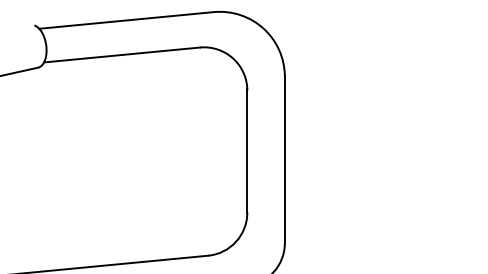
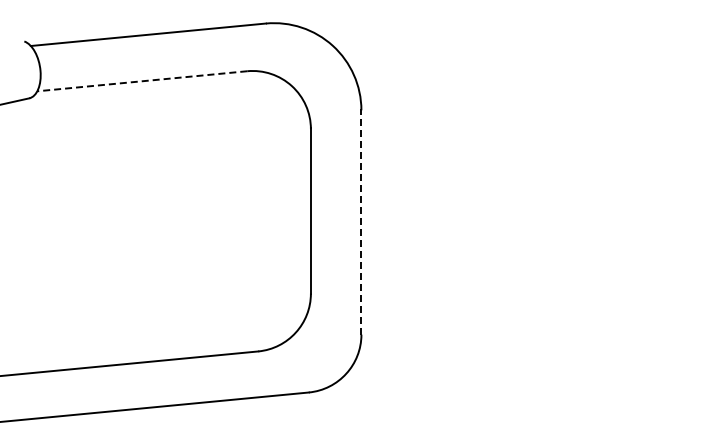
line: (121, 55) -> (141, 81), solid -> dashed
line: (284, 159) -> (361, 221), solid -> dashed

